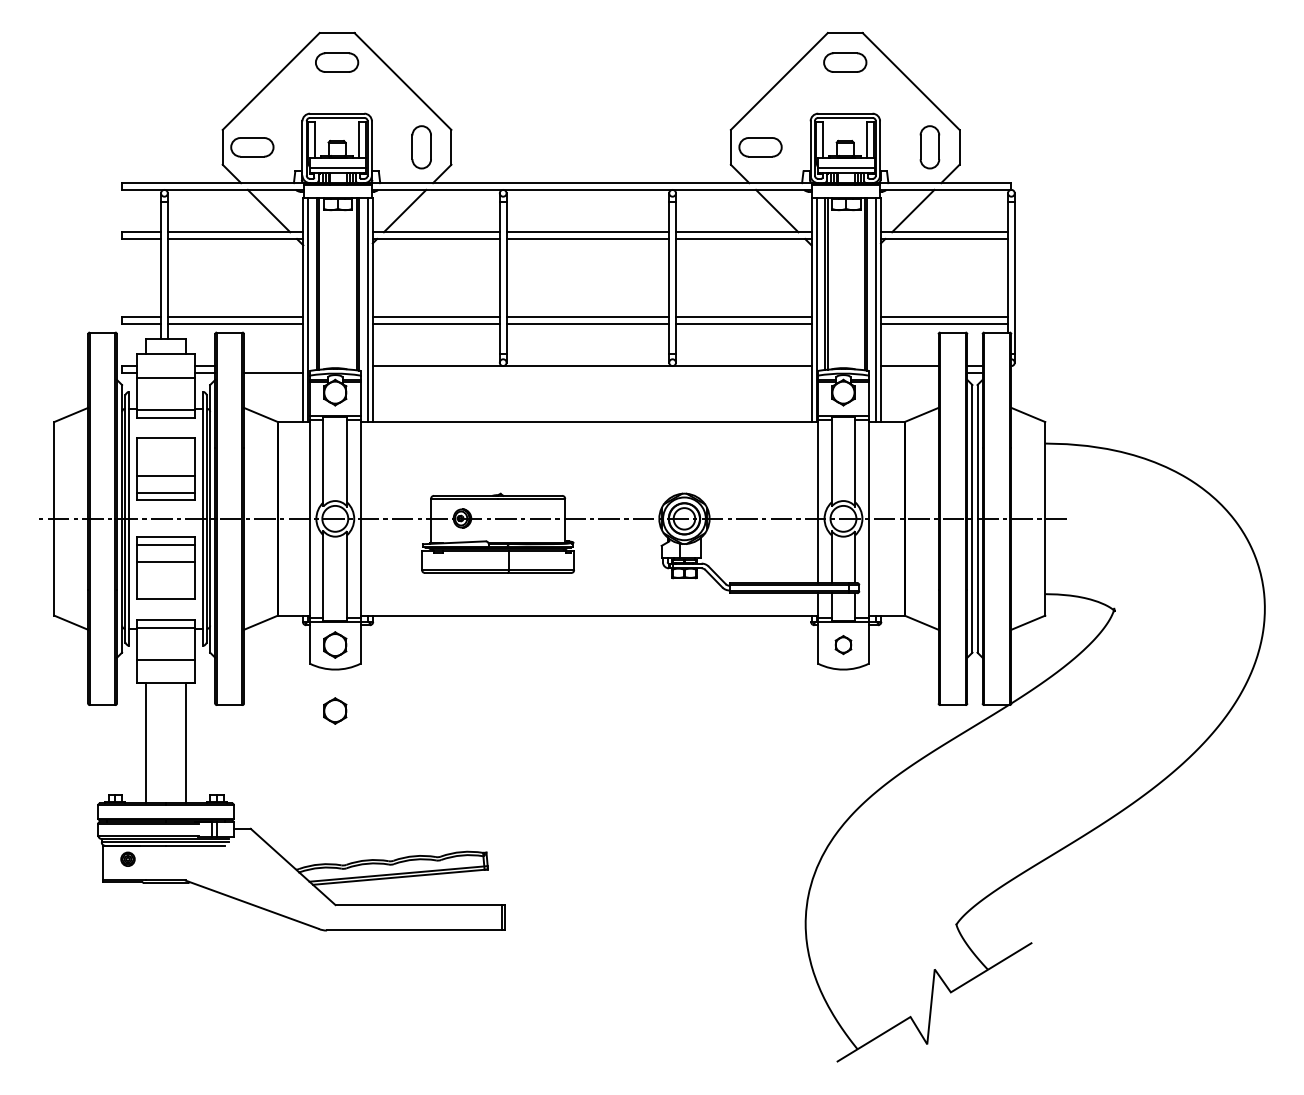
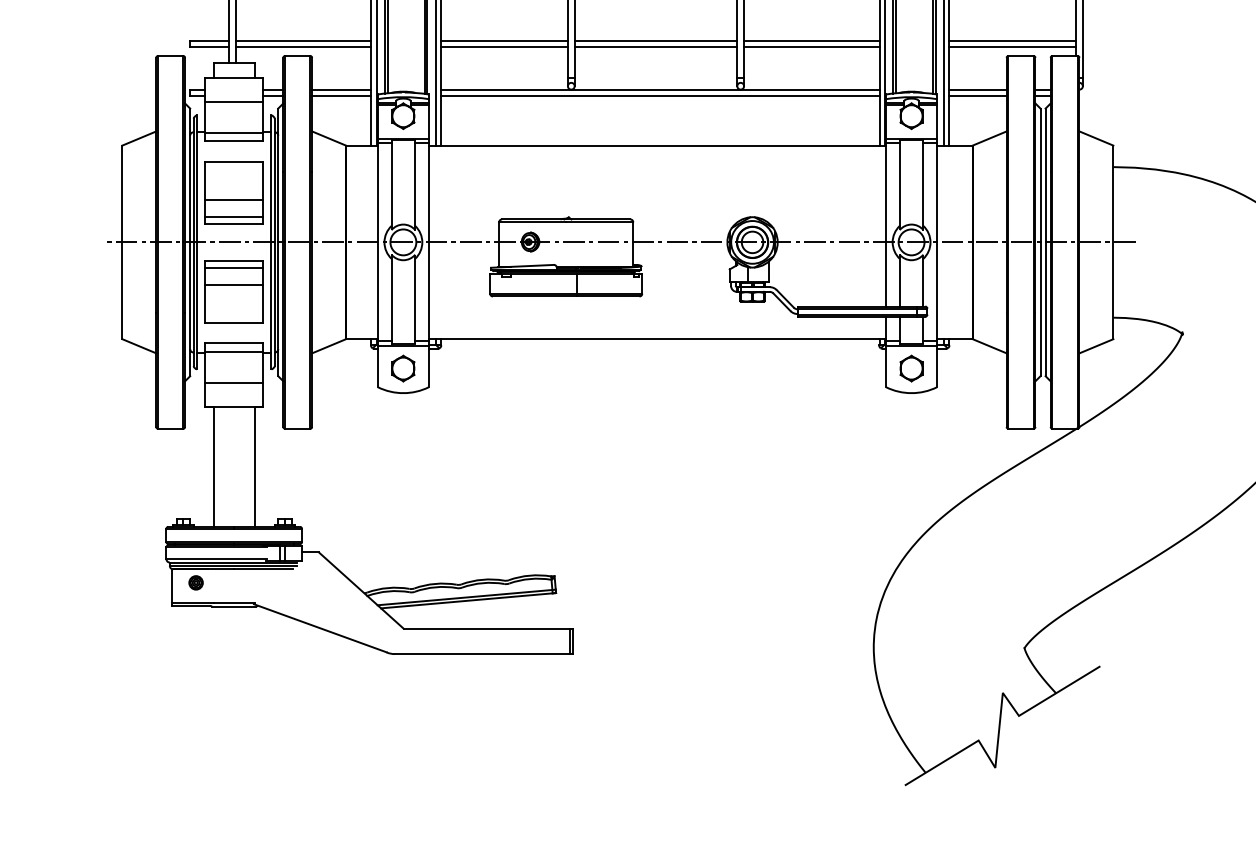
line: (273, 366) -> (341, 90), added
line: (591, 372) -> (659, 96), added
line: (909, 372) -> (977, 96), added
part: (843, 644) -> (911, 368), size x1.43
part: (335, 710) -> (403, 434), removed

